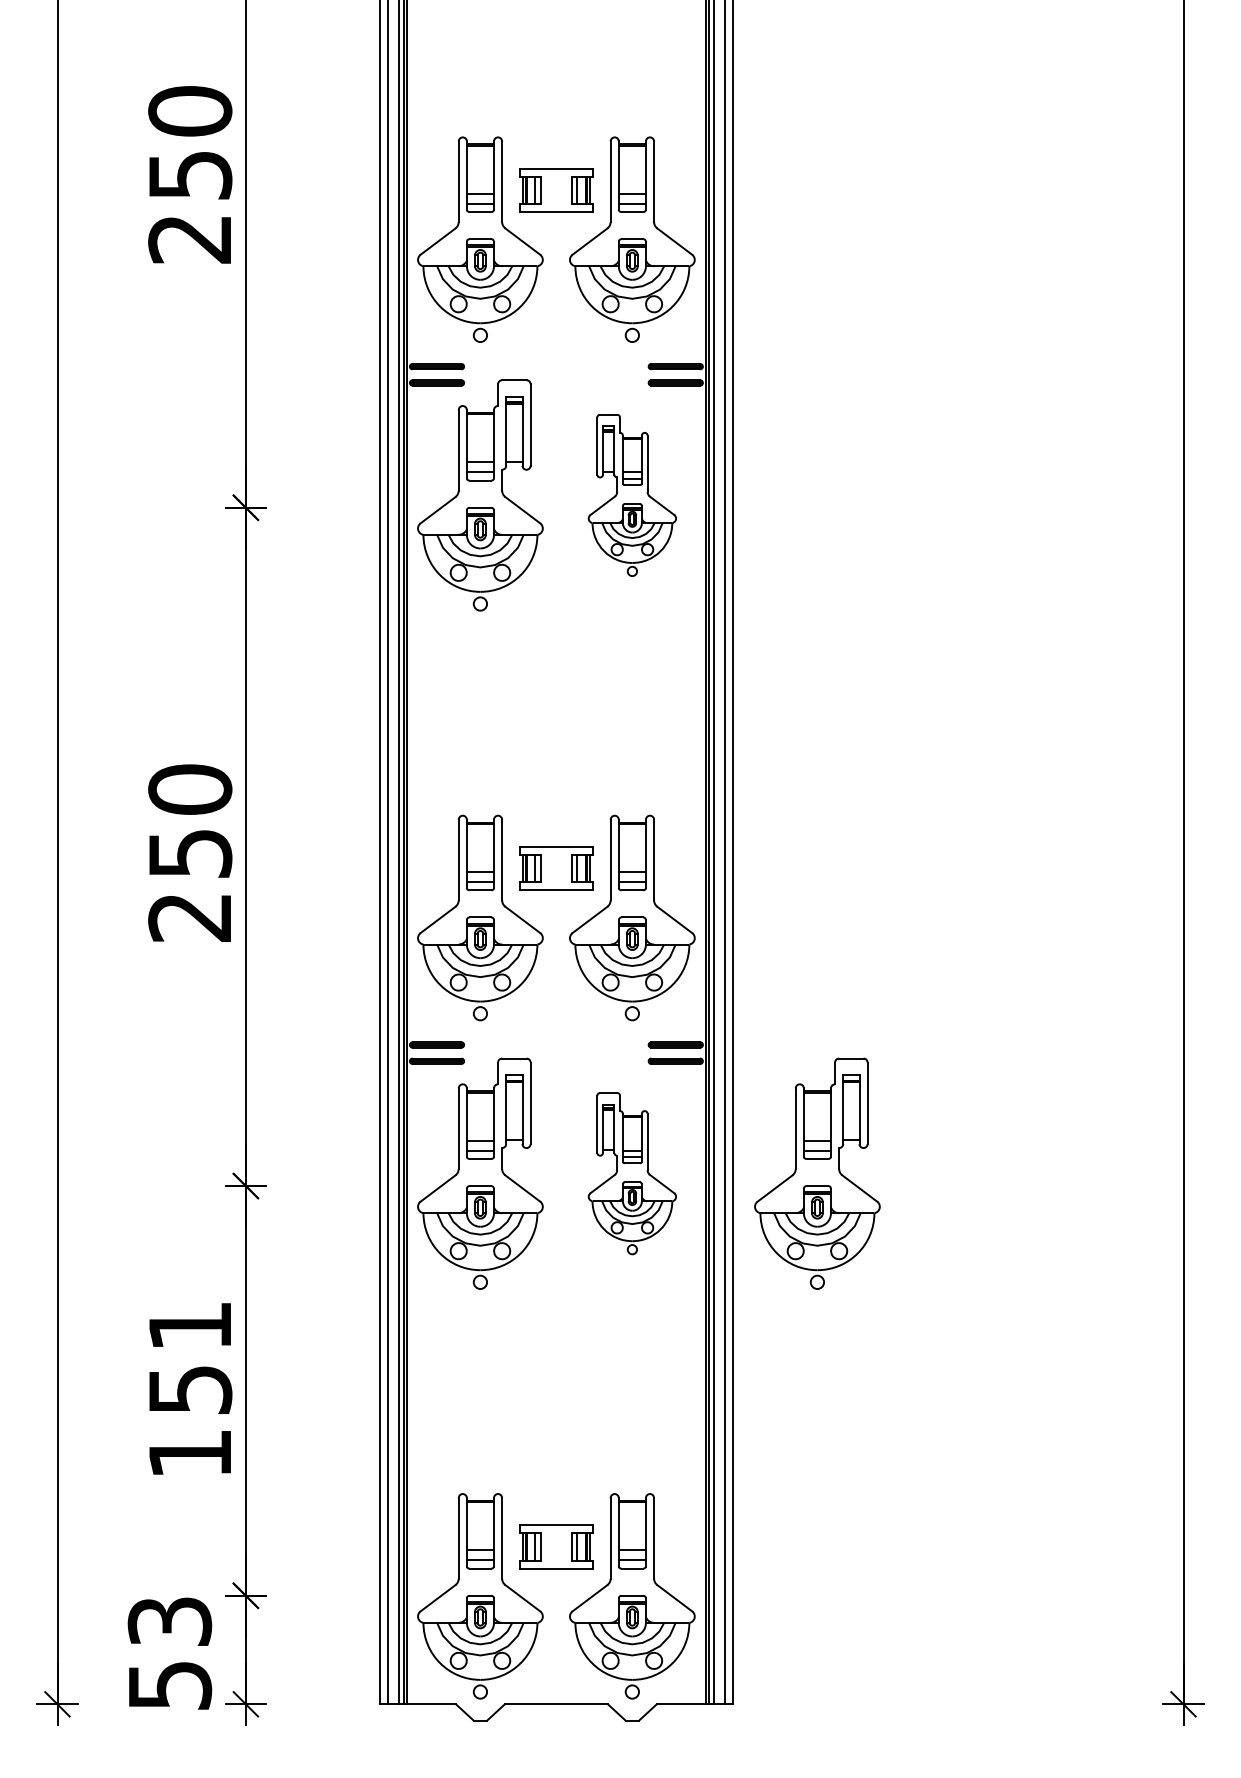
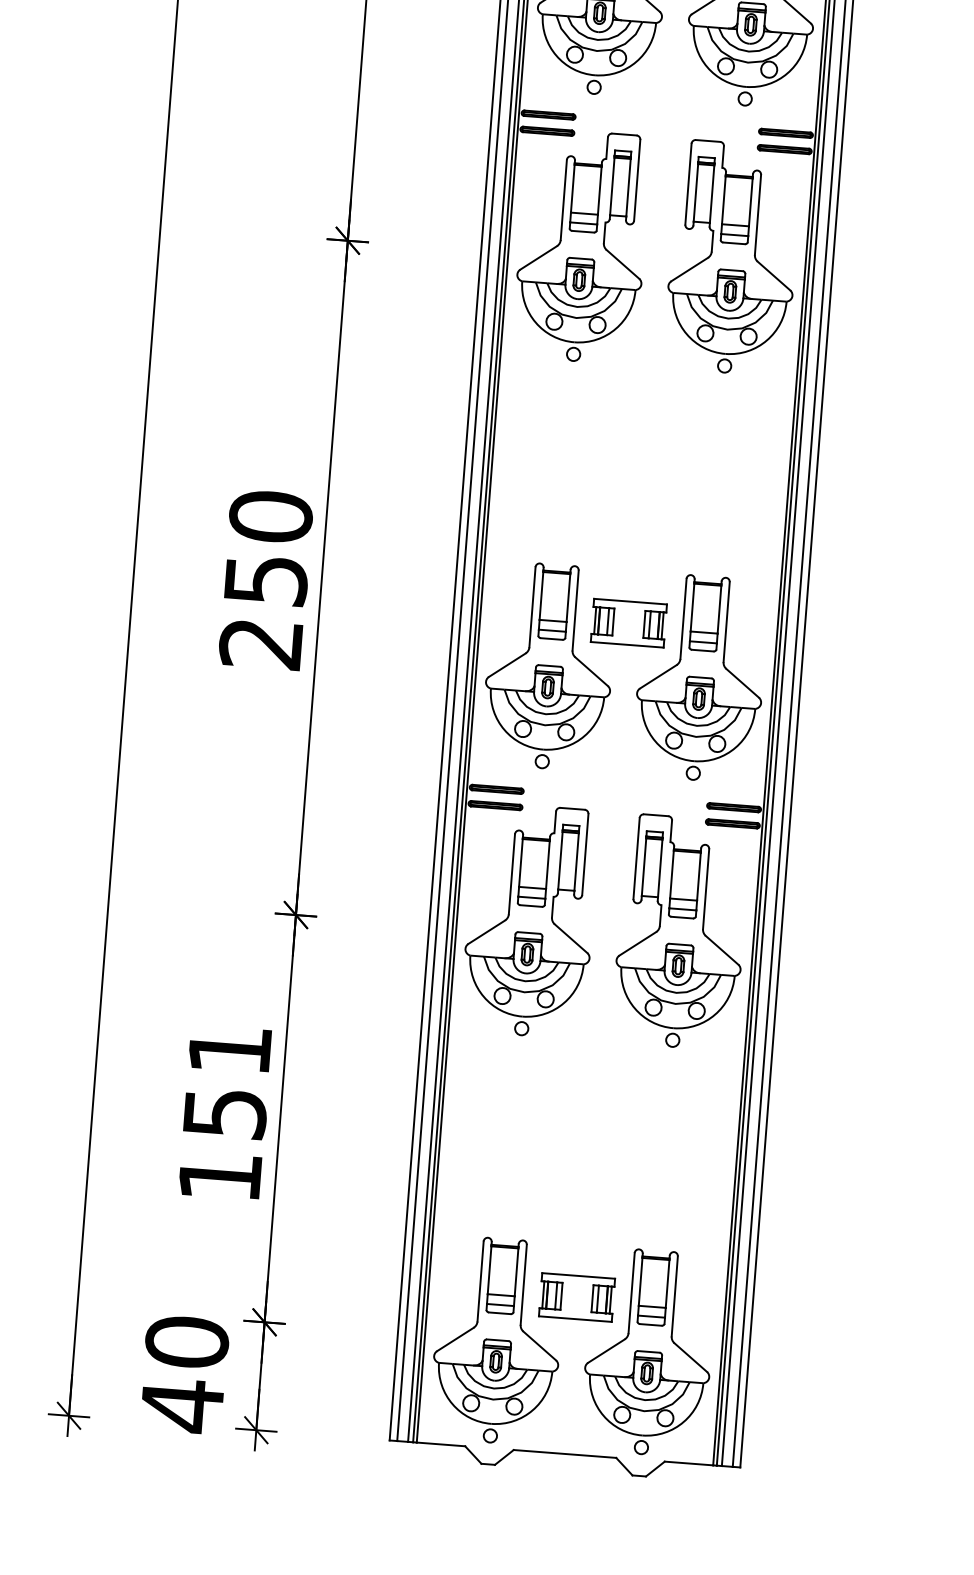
part: (632, 495) -> (733, 258), size x1.43
part: (632, 1173) -> (681, 932), size x1.43
part: (817, 1173) -> (865, 946), removed
text: (169, 1654) -> (184, 1374), 53 -> 40

